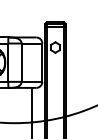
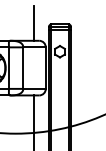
line: (31, 21) -> (34, 23), added

